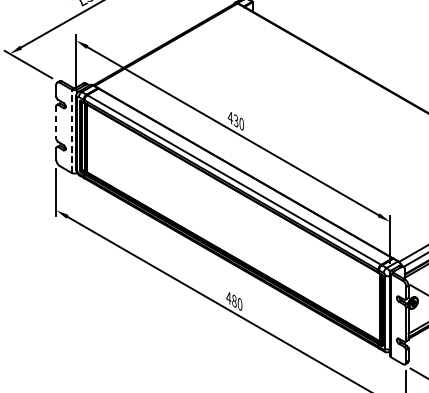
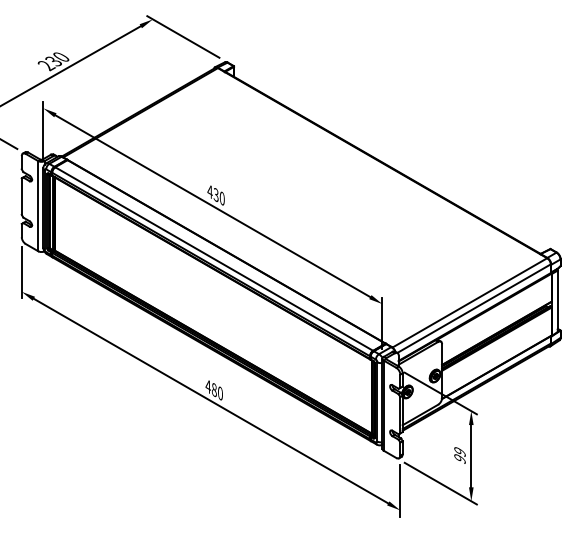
line: (56, 123) -> (21, 197), dashed -> solid
line: (71, 130) -> (38, 205), dashed -> solid

